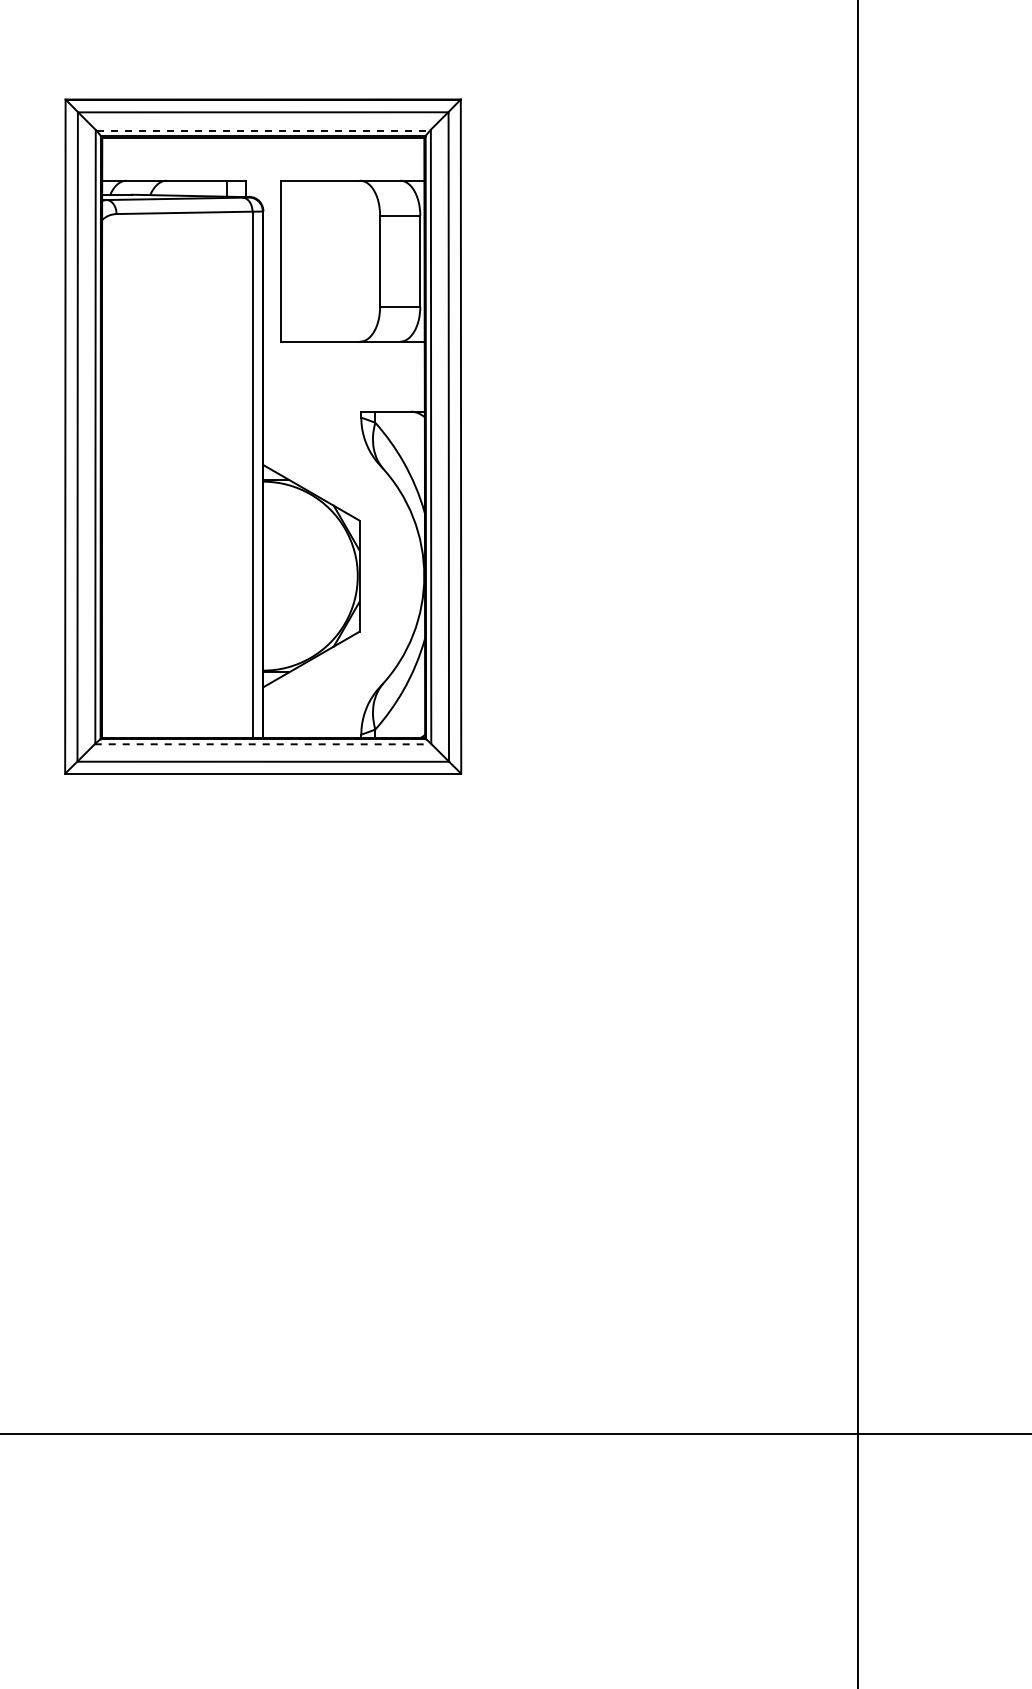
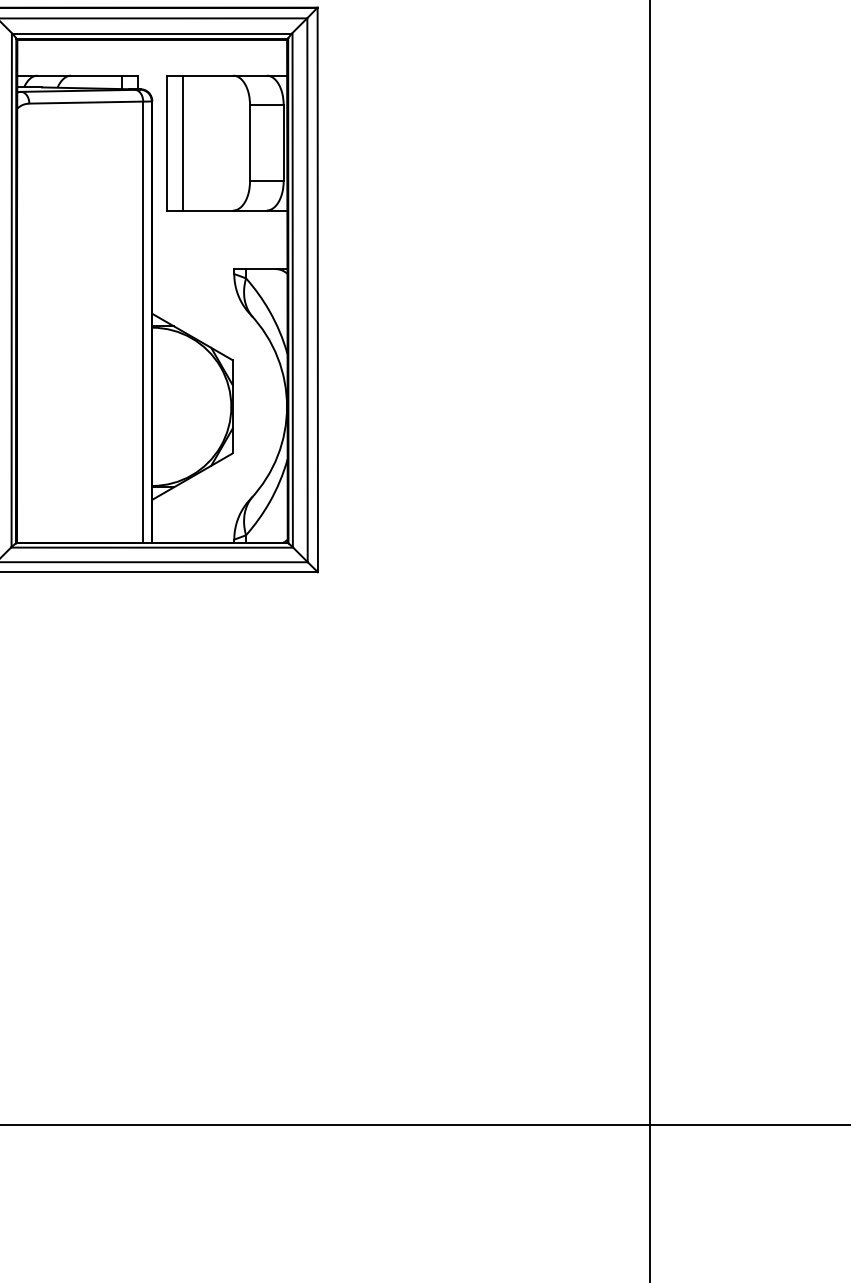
line: (263, 130) -> (152, 33), dashed -> solid
line: (299, 260) -> (182, 142), added
line: (263, 744) -> (152, 547), dashed -> solid

